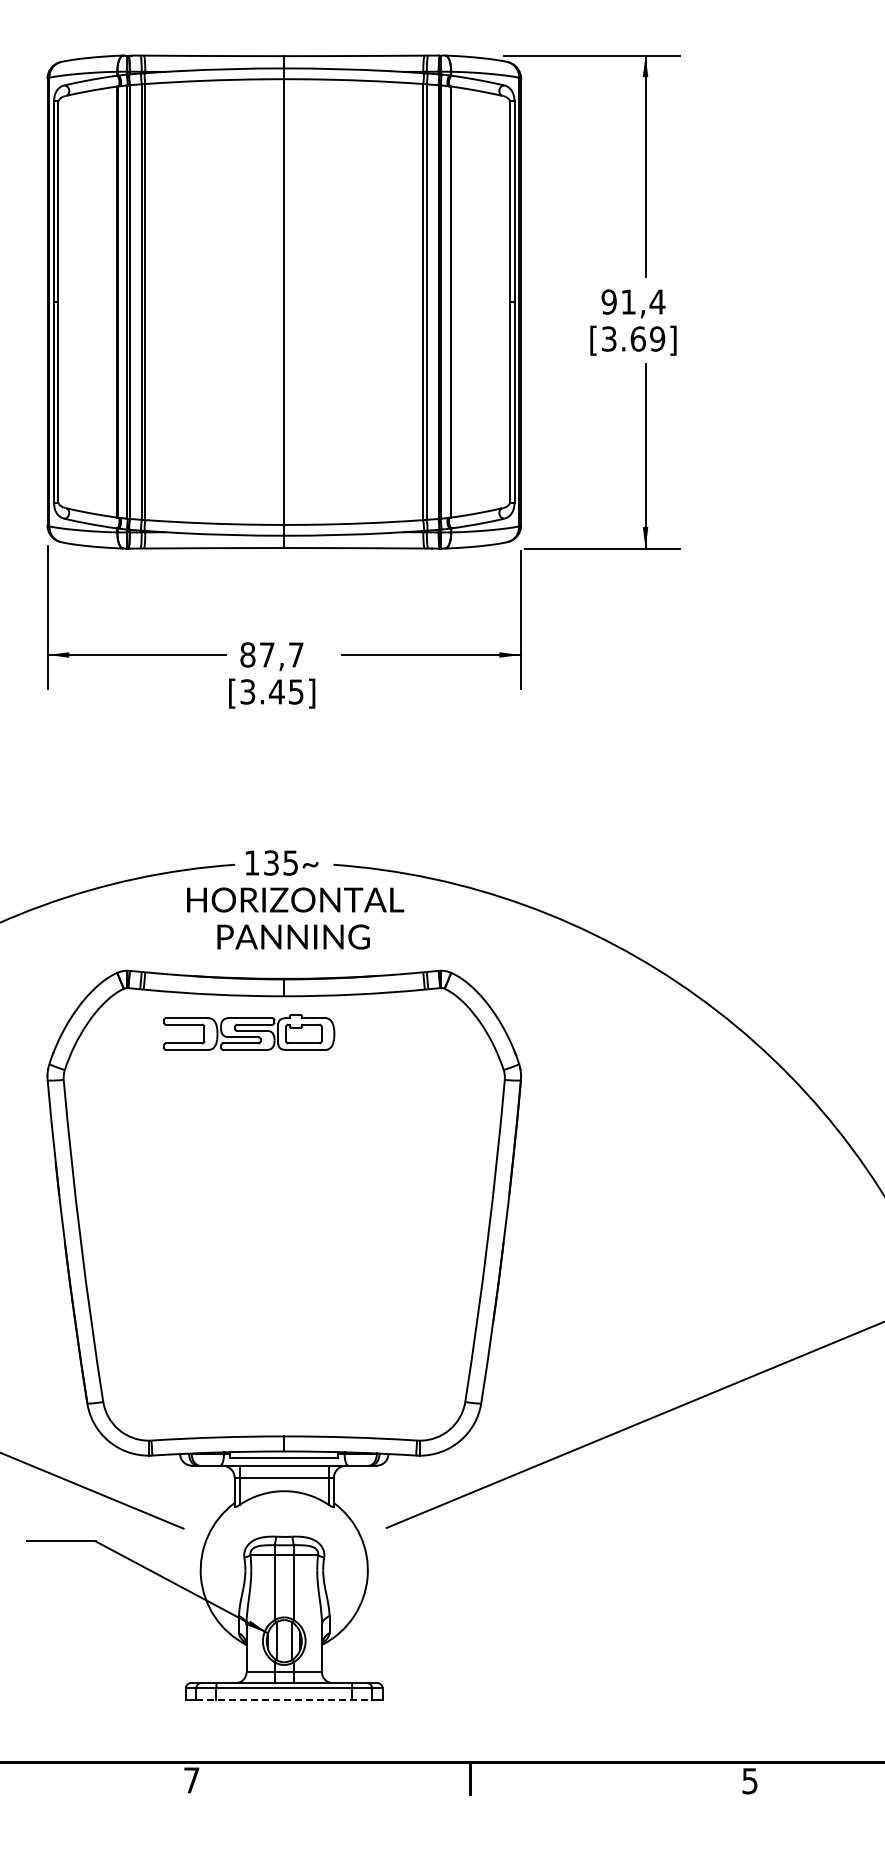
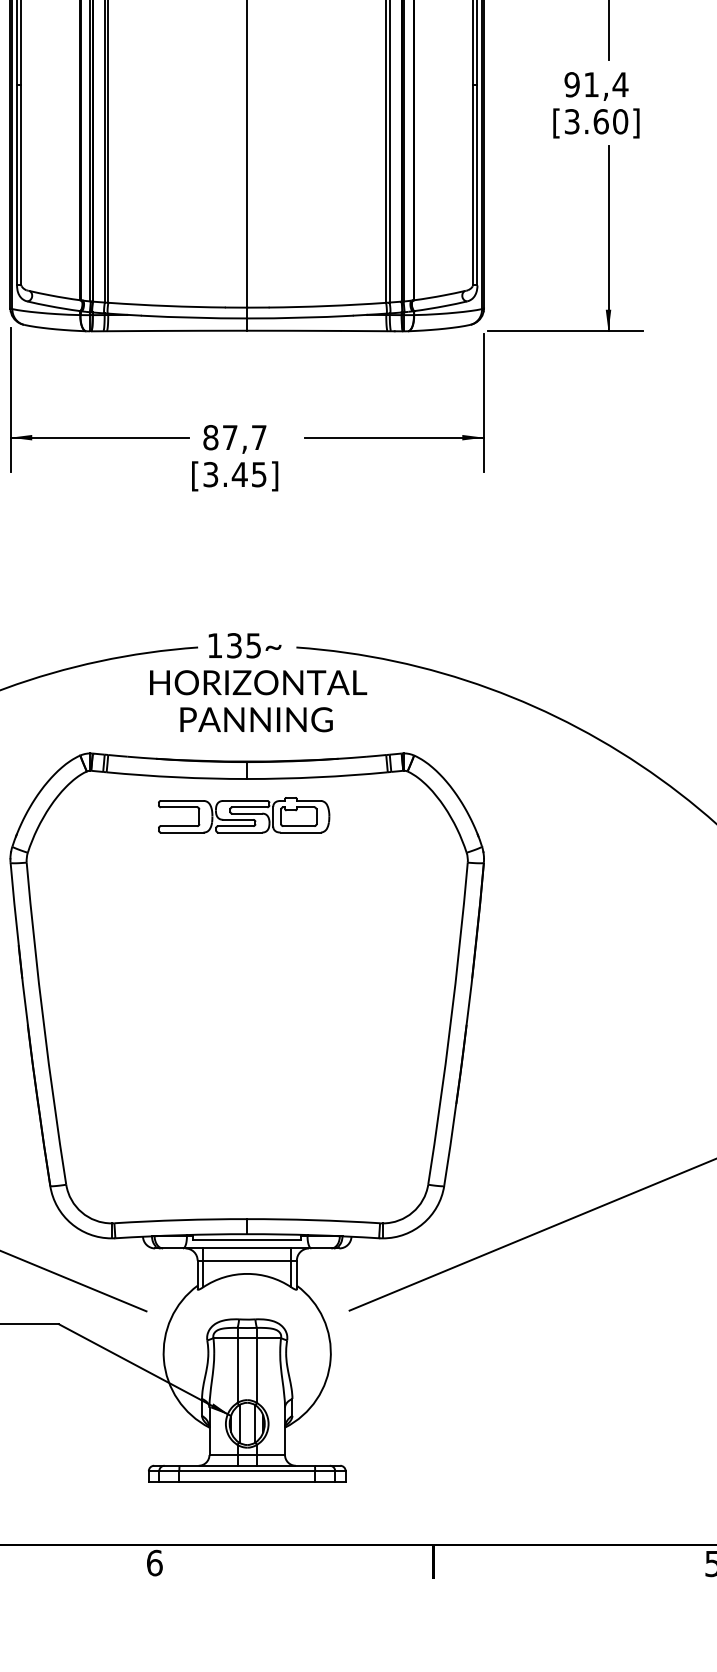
text: (657, 338) -> (620, 121), [3.69] -> [3.60]
part: (249, 1032) -> (244, 815), moved
line: (284, 1699) -> (247, 1482), dashed -> solid
text: (191, 1780) -> (154, 1563), 7 -> 6

